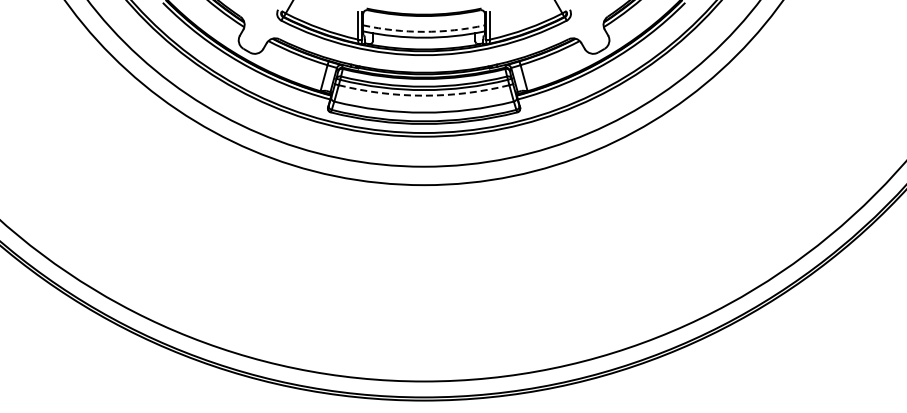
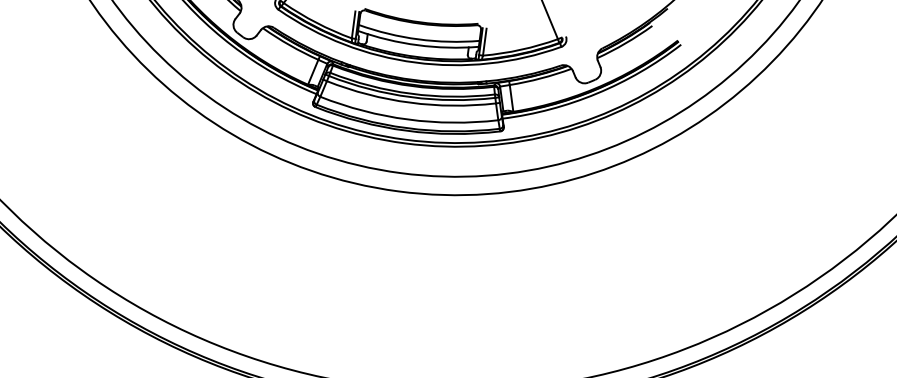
arc: (424, 31) -> (418, 39), dashed -> solid
arc: (424, 95) -> (410, 102), dashed -> solid

